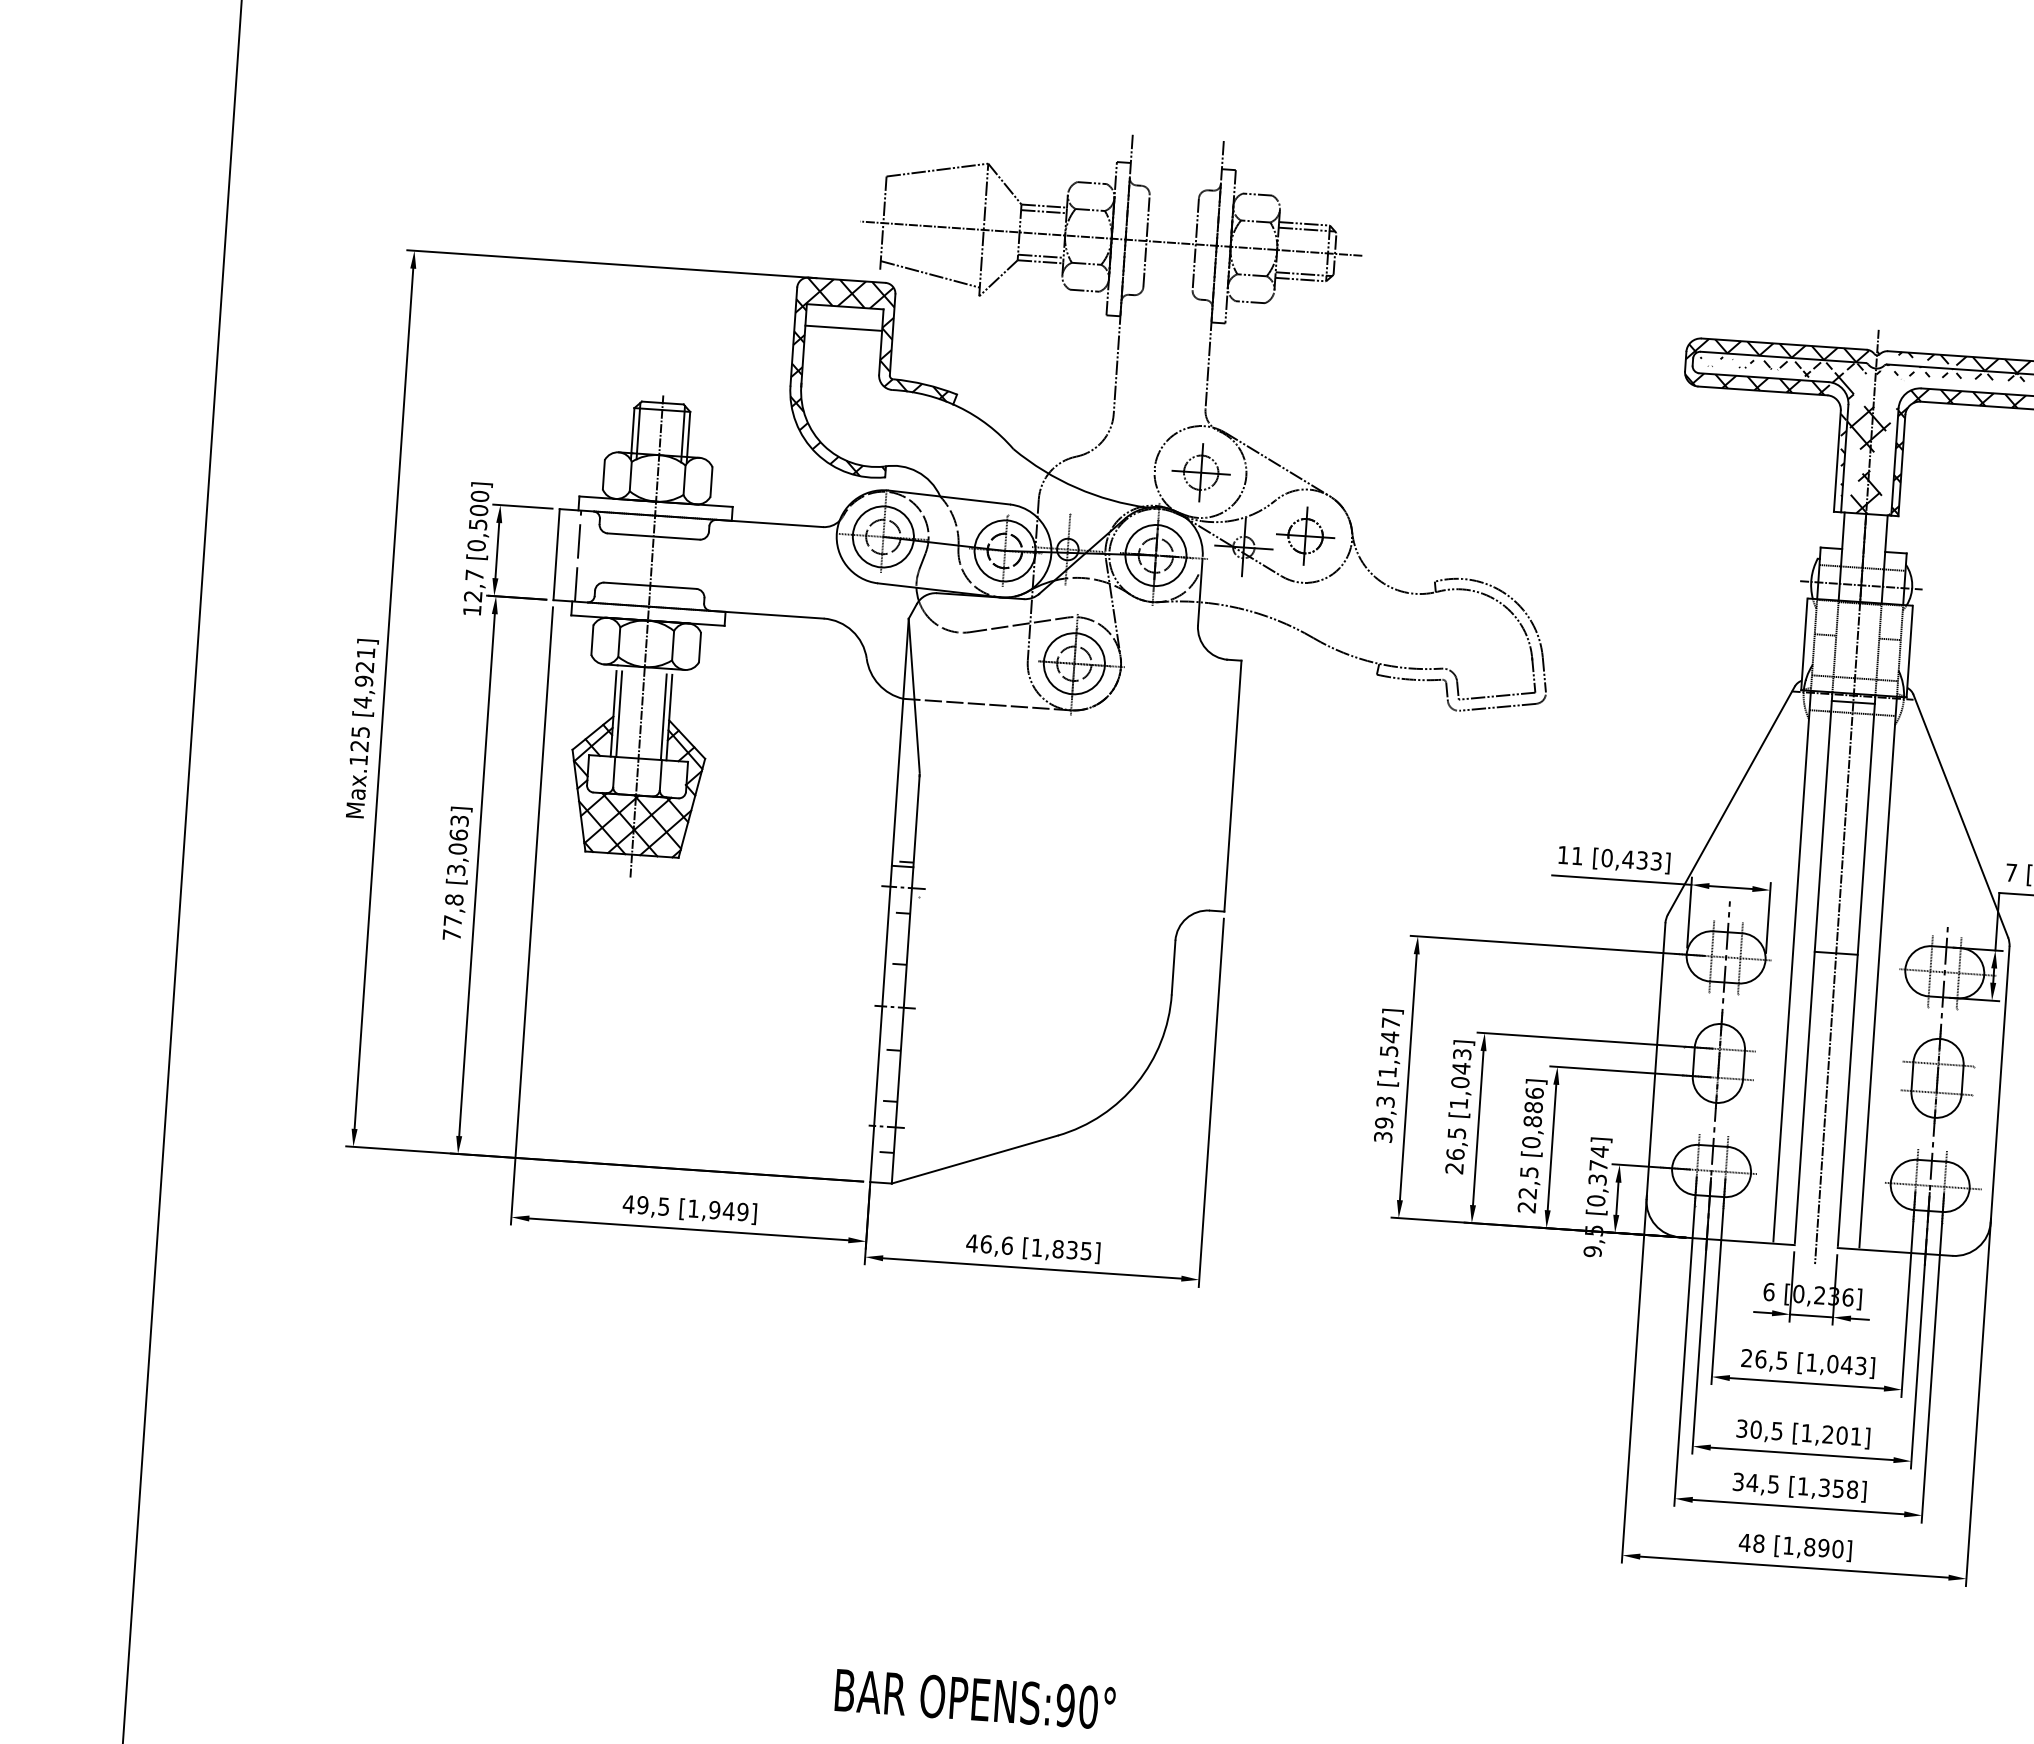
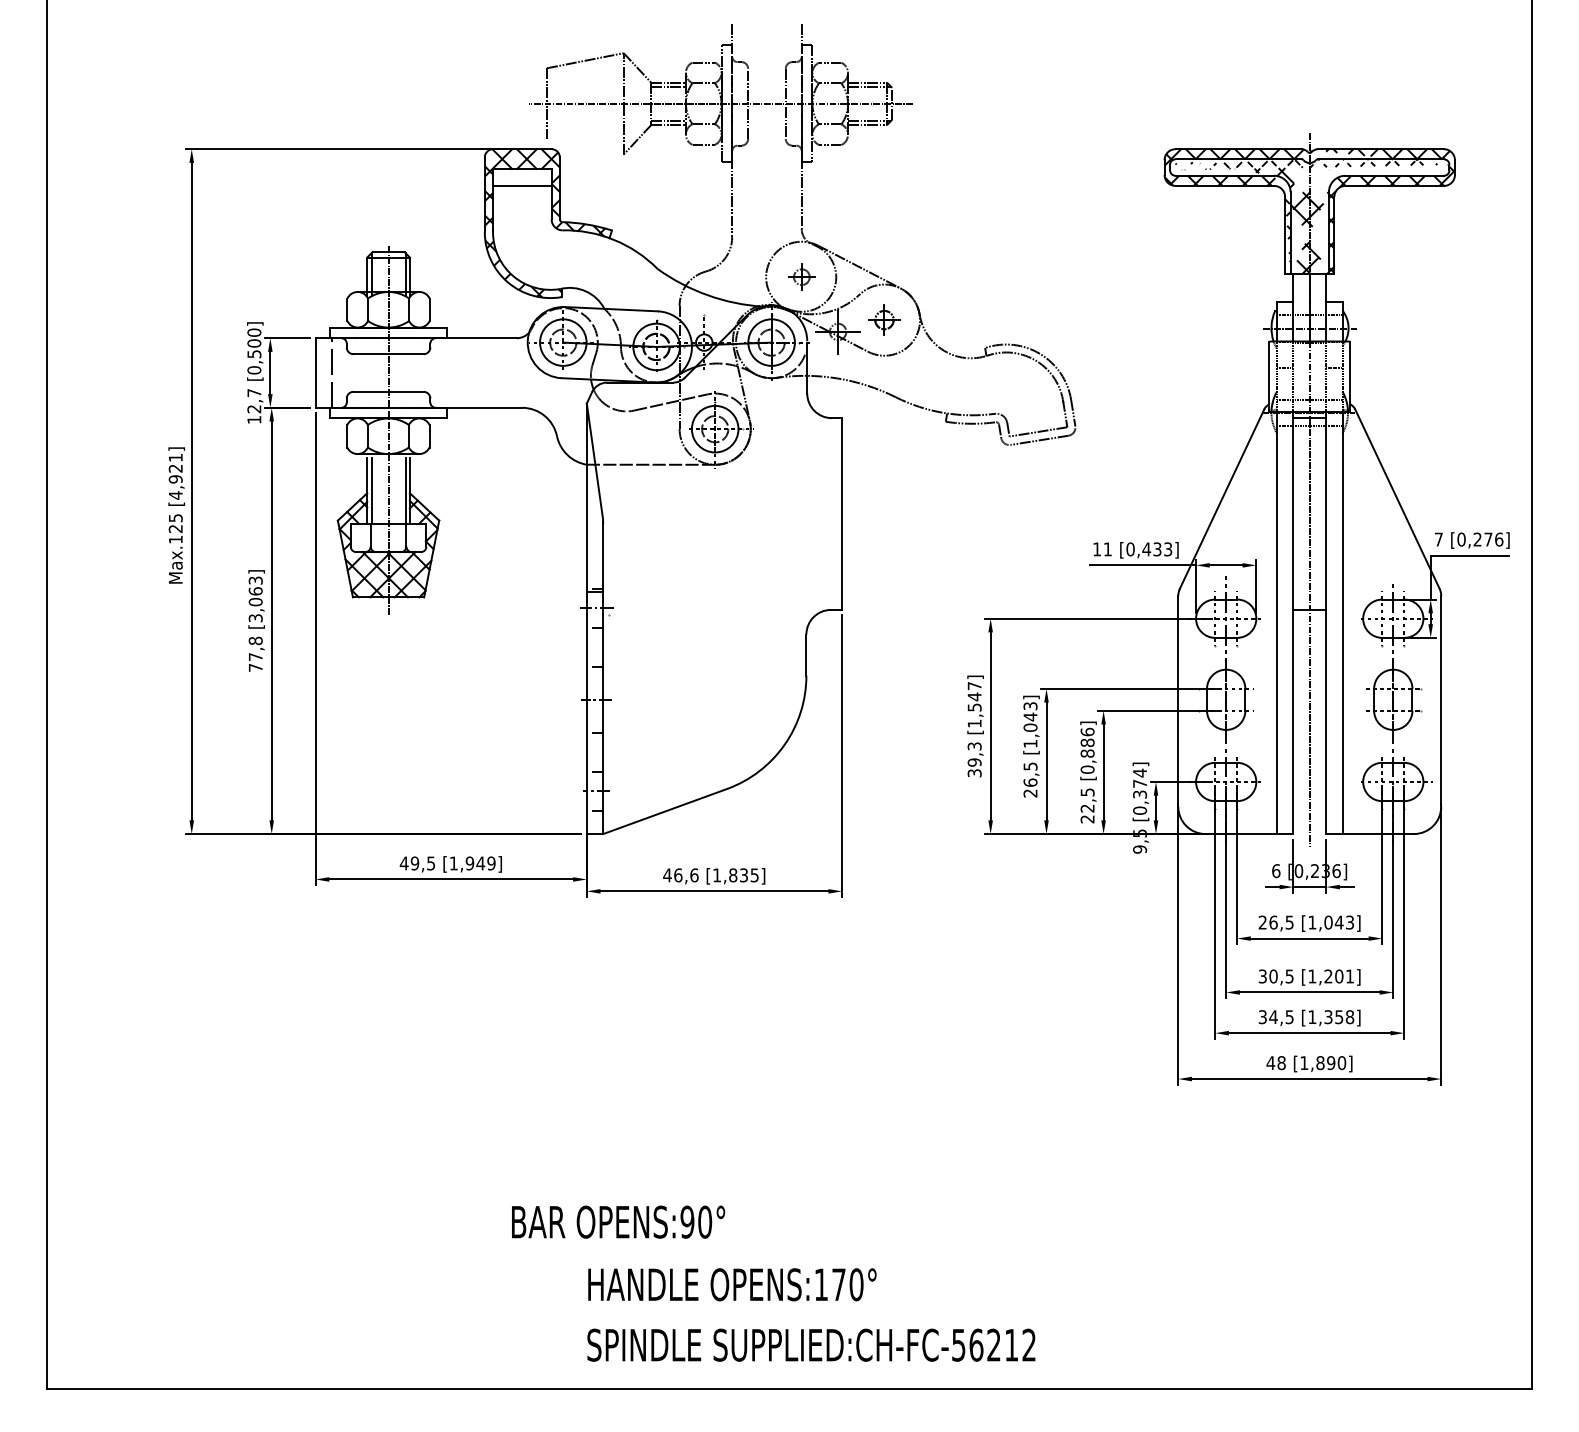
line: (930, 273) -> (585, 139), removed
part: (1200, 471) -> (801, 276), size x0.6
part: (1305, 535) -> (884, 319), size x0.7
text: (975, 1698) -> (618, 1221), moved

